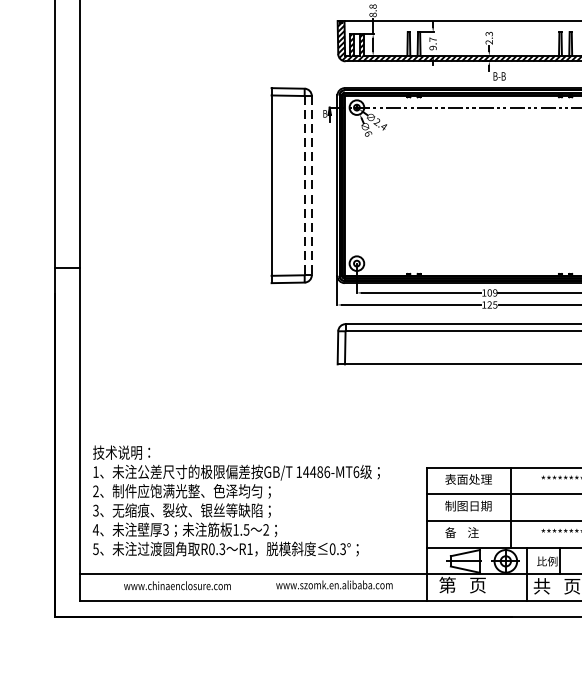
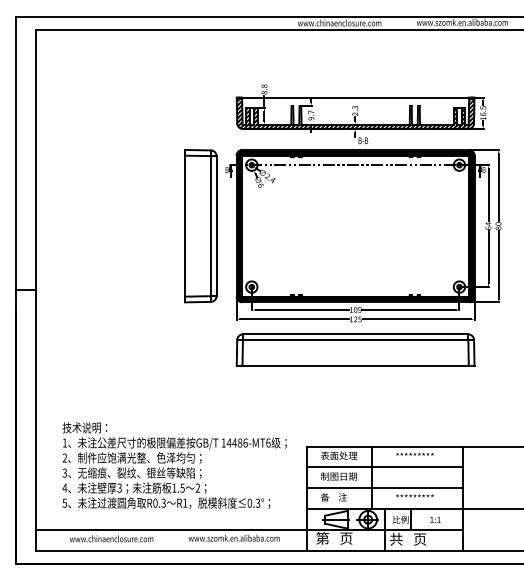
line: (304, 186) -> (210, 226), dashed -> solid
line: (311, 186) -> (216, 226), dashed -> solid
text: (236, 500) -> (174, 465), moved

